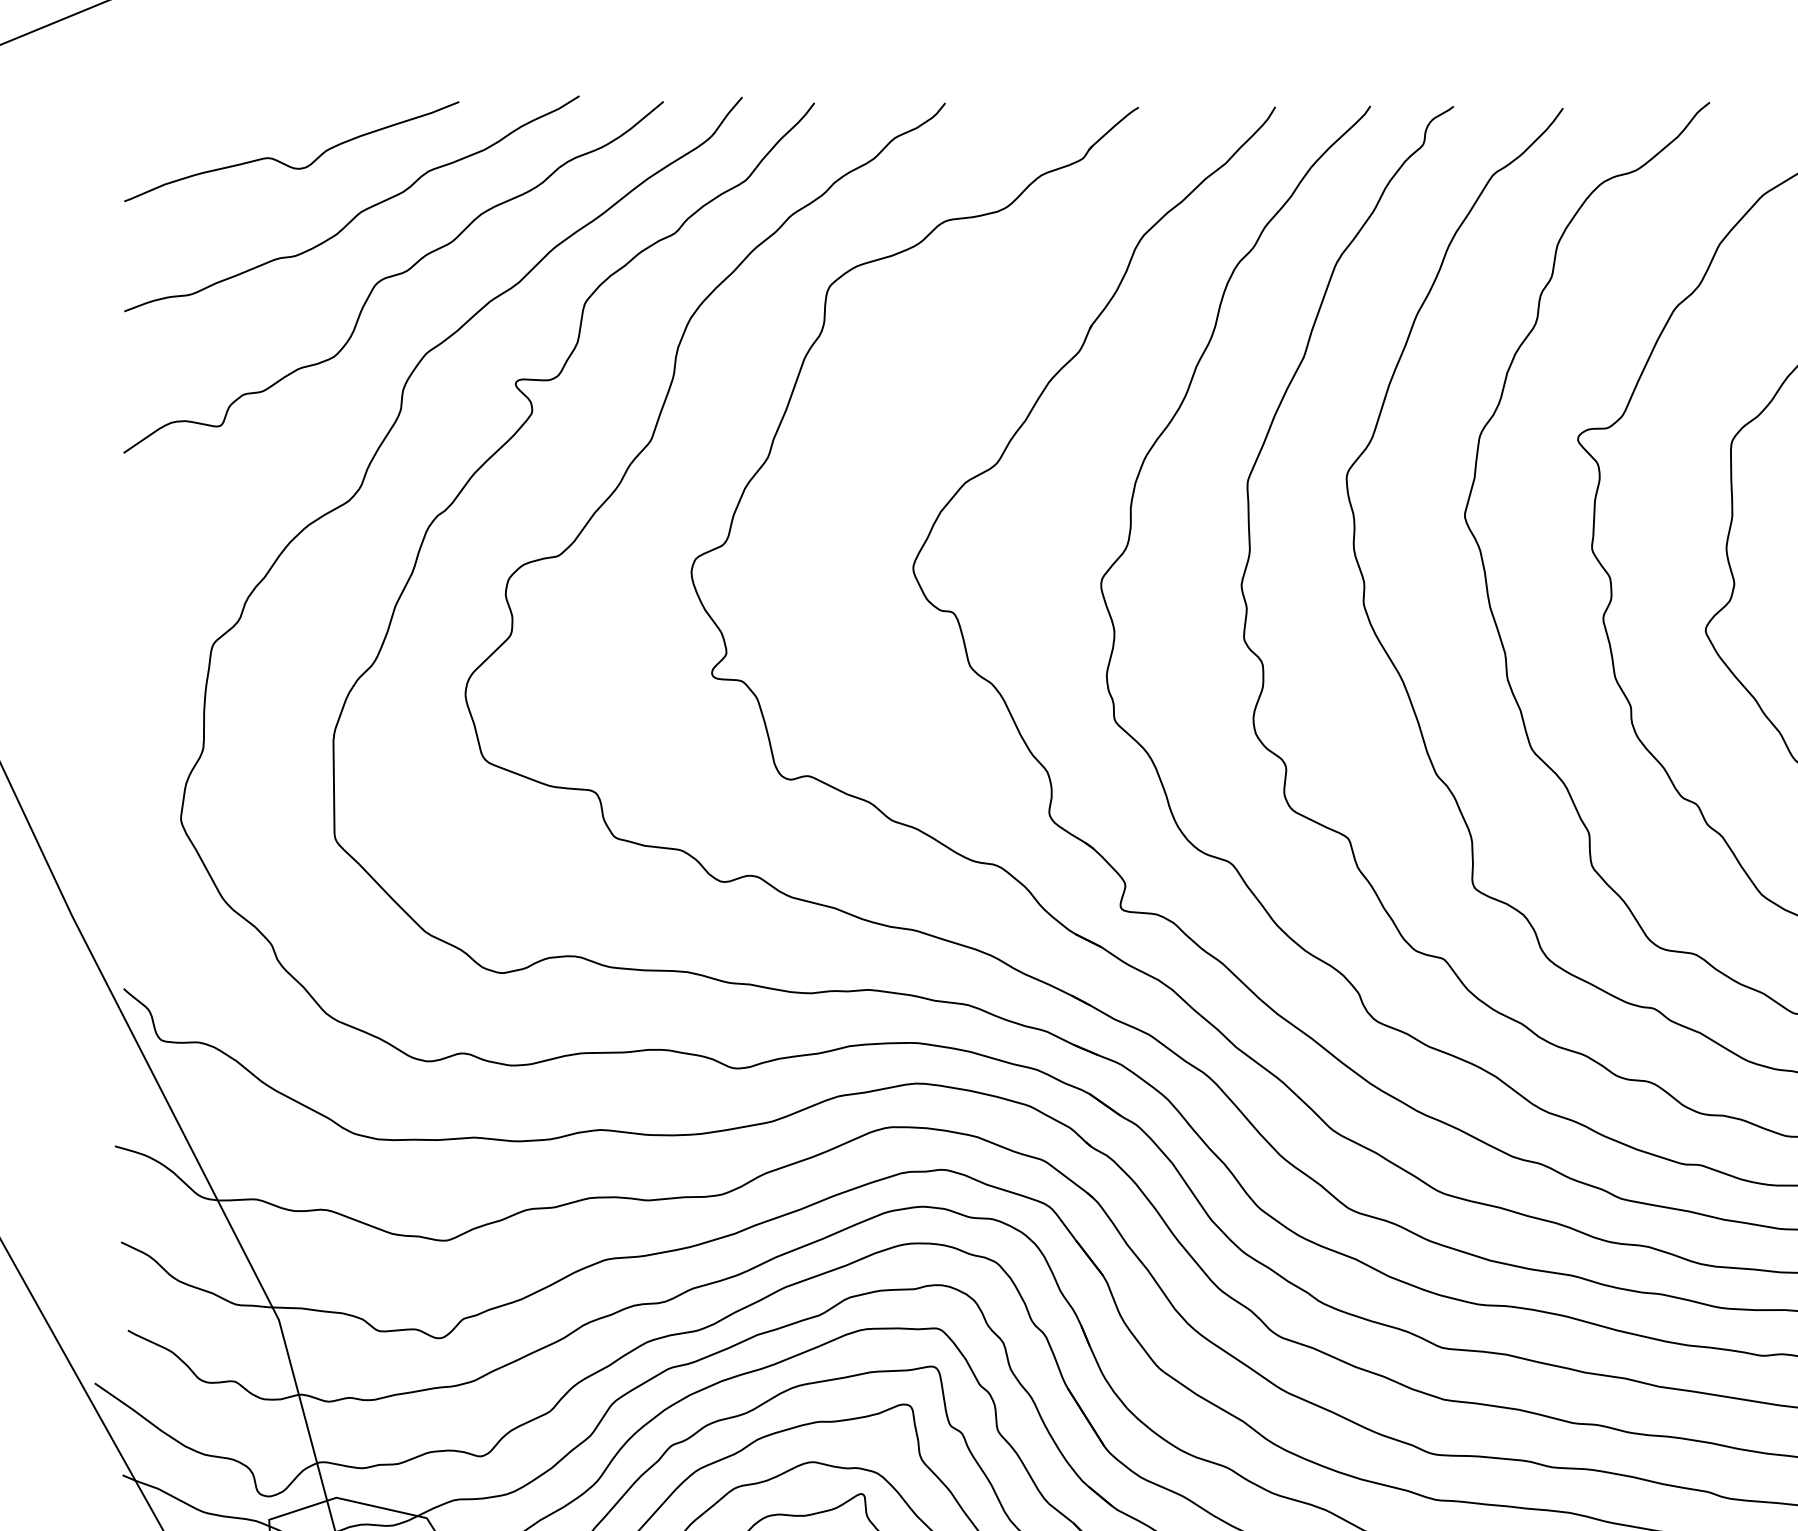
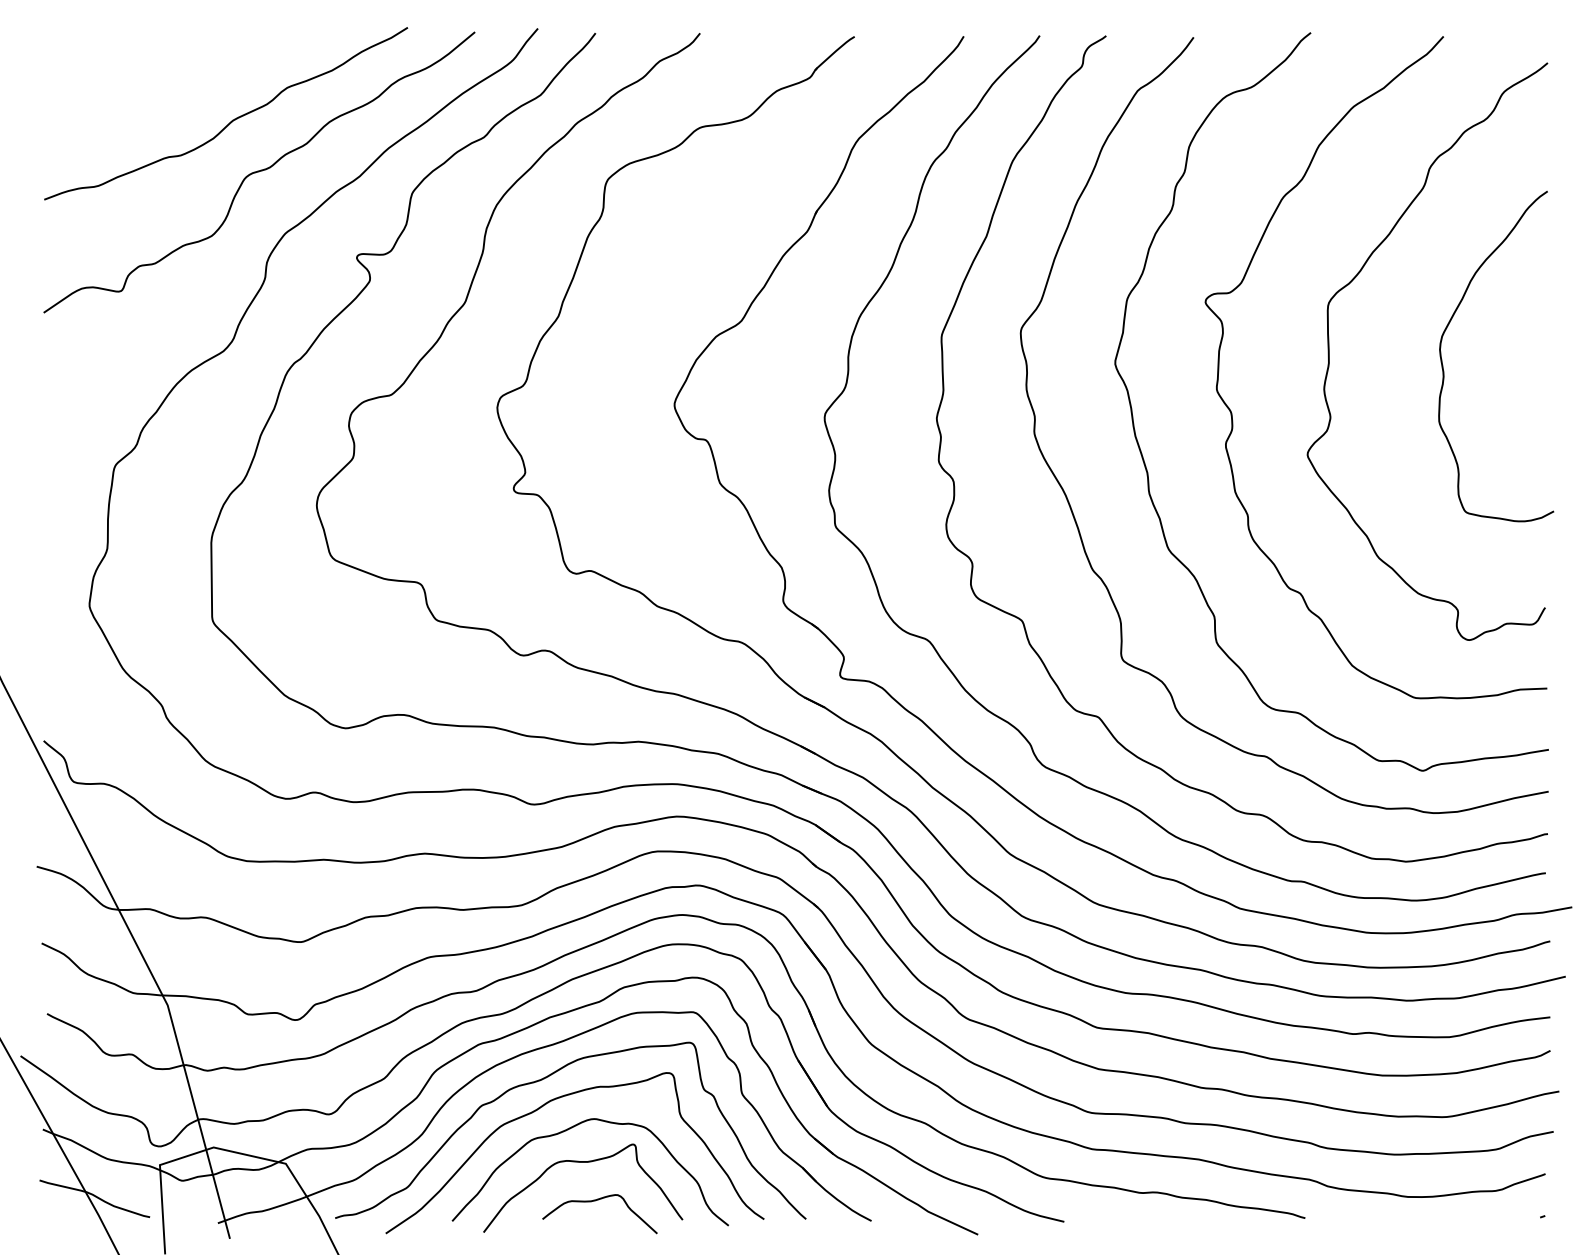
curve: (286, 163) -> (173, 81), removed

